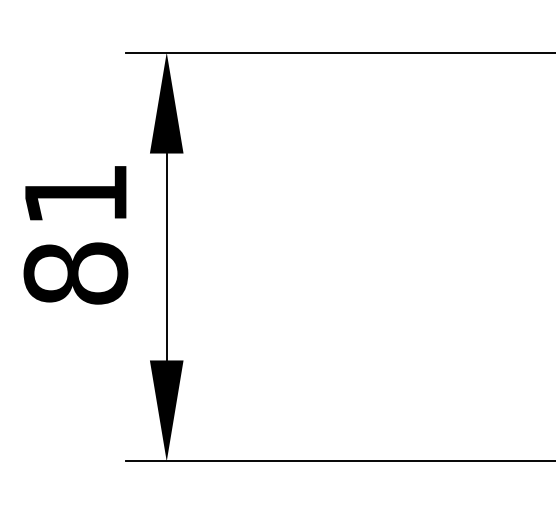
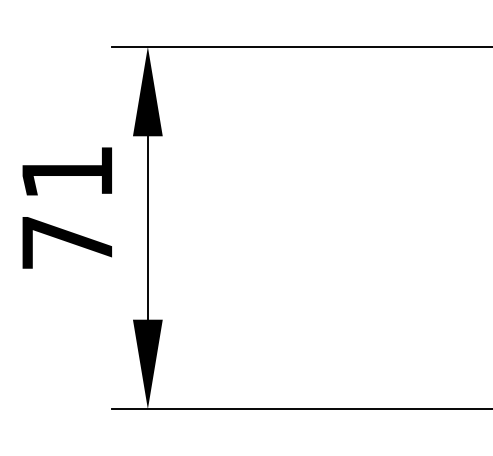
text: (76, 273) -> (67, 242), 81 -> 71

